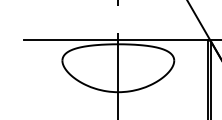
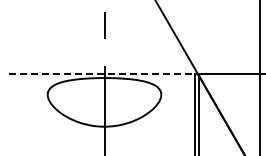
line: (116, 39) -> (102, 73), solid -> dashed

